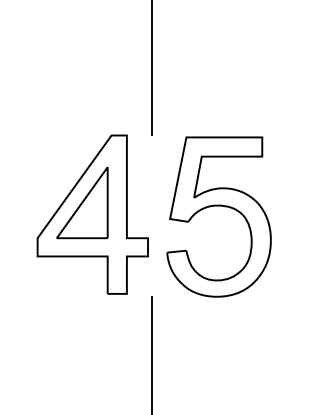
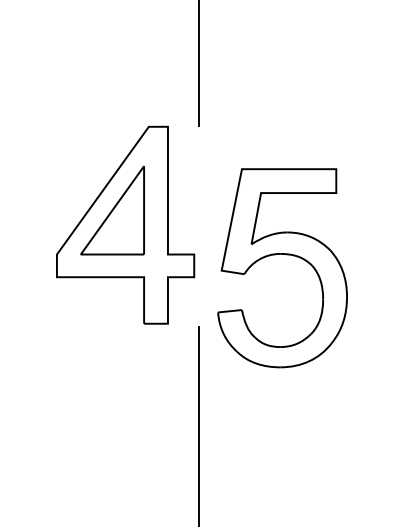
part: (222, 206) -> (286, 255), moved

